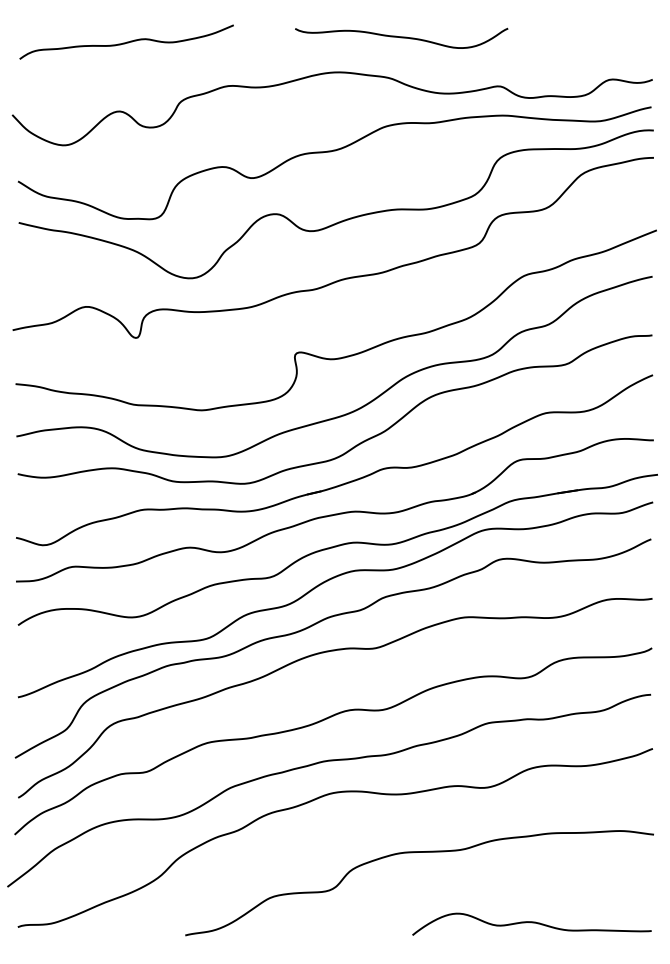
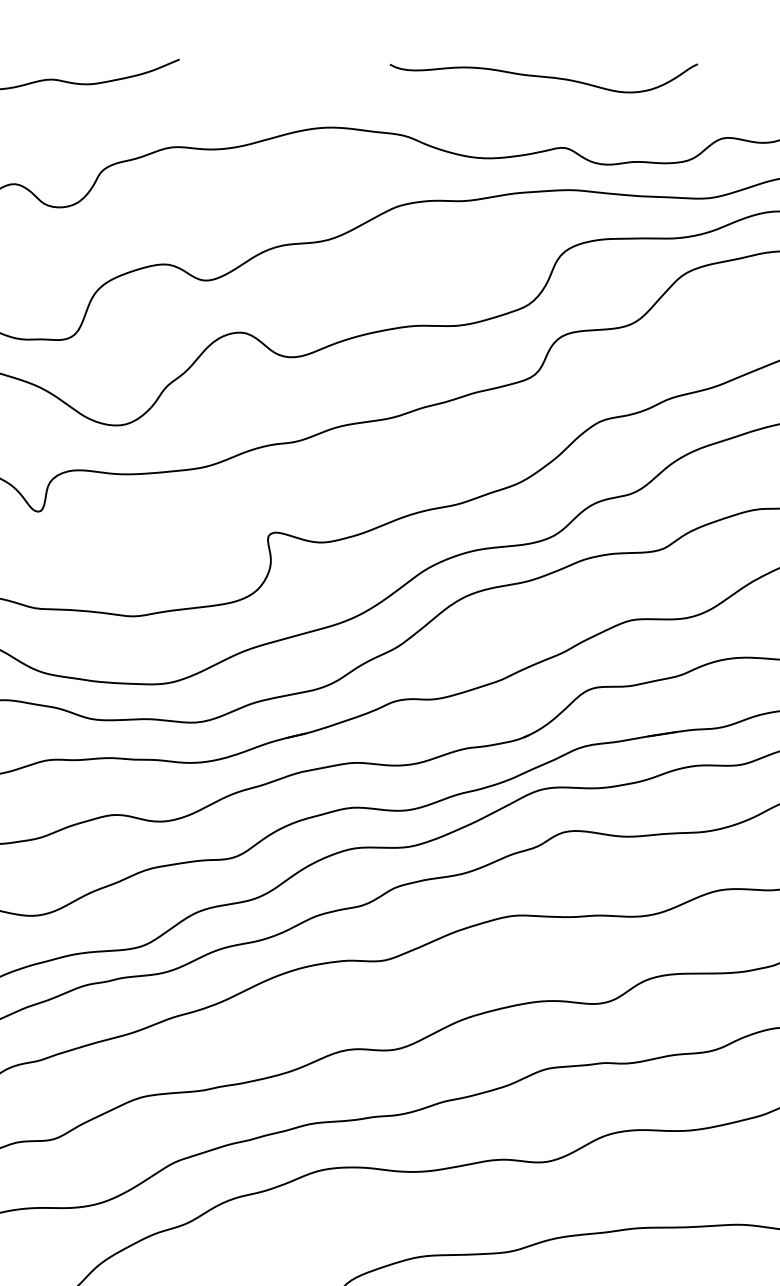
curve: (401, 37) -> (543, 77), moved

